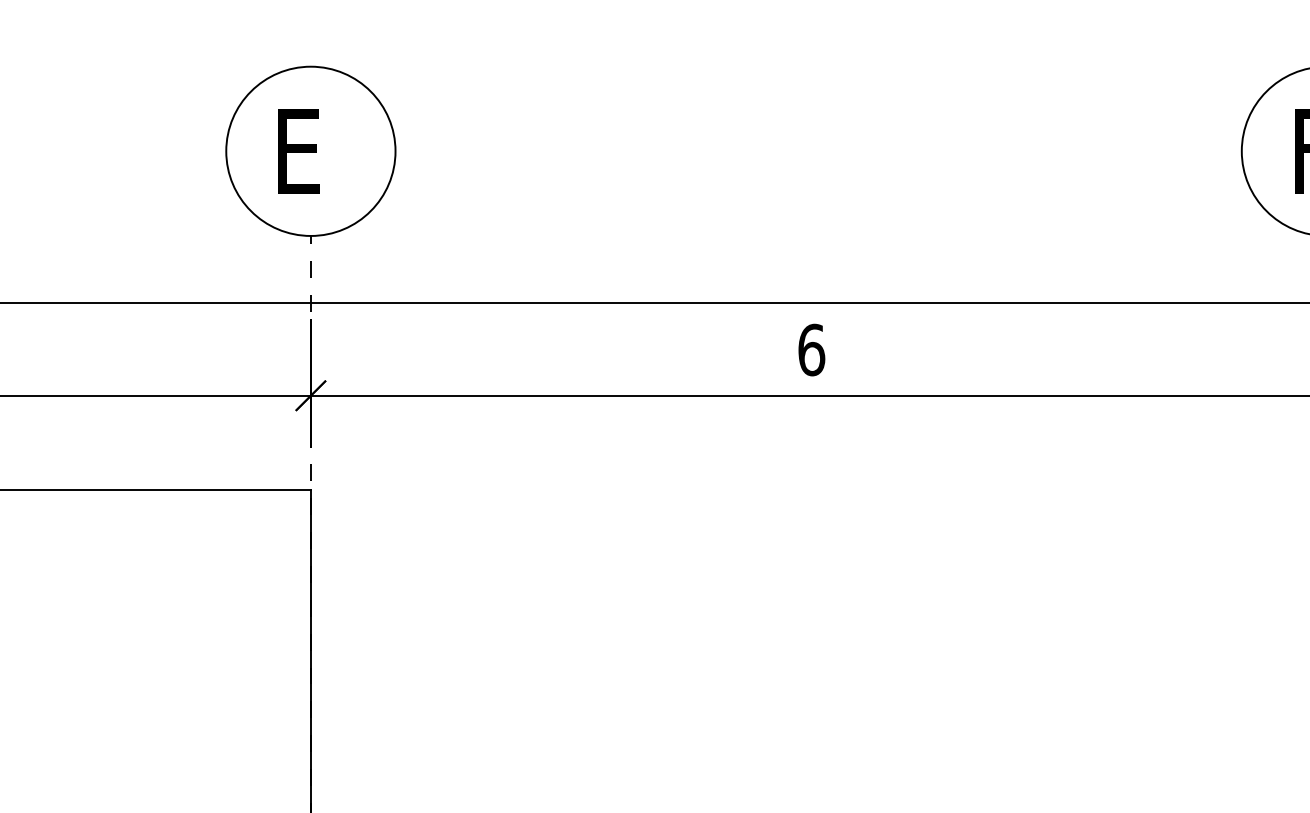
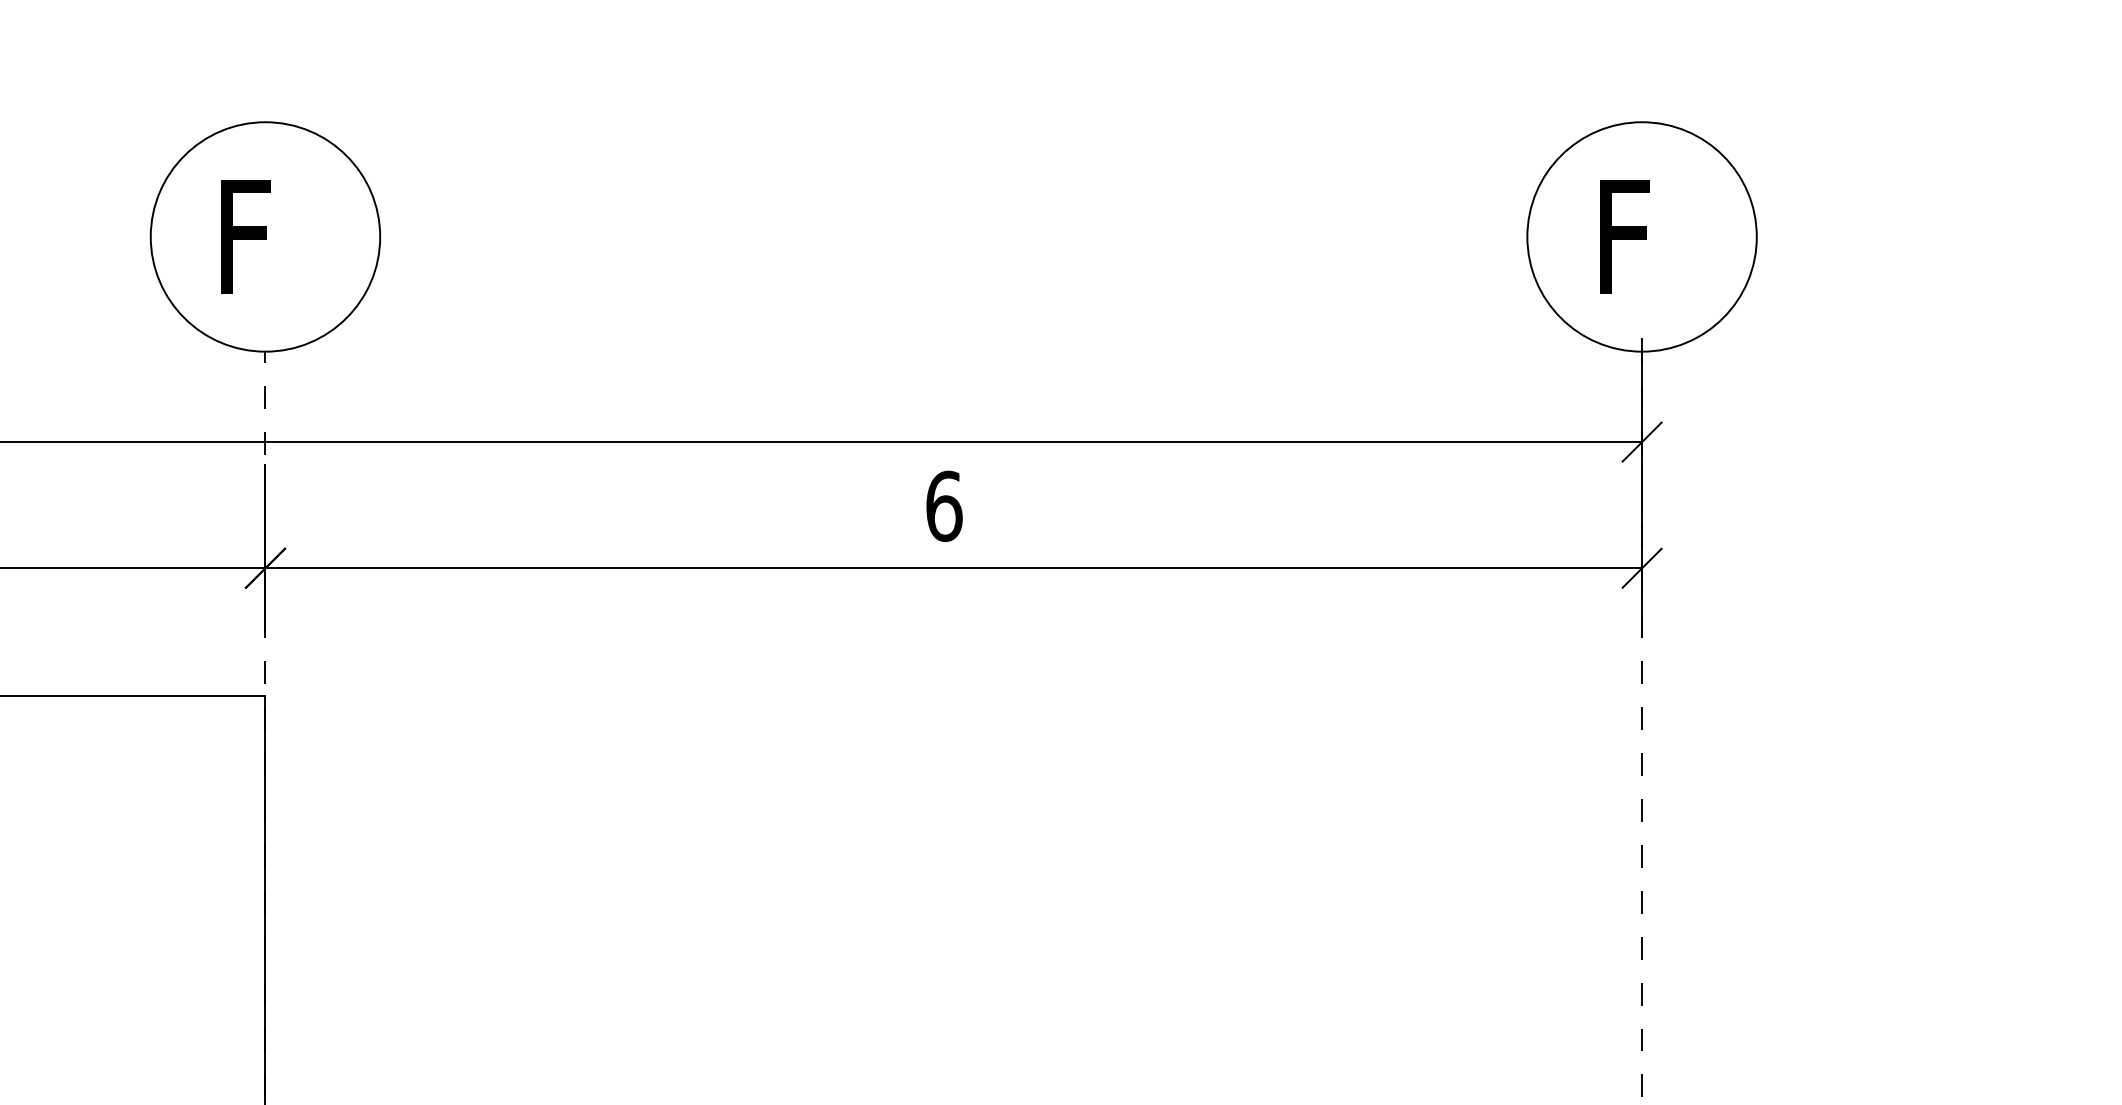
text: (302, 151) -> (254, 236), E -> F

